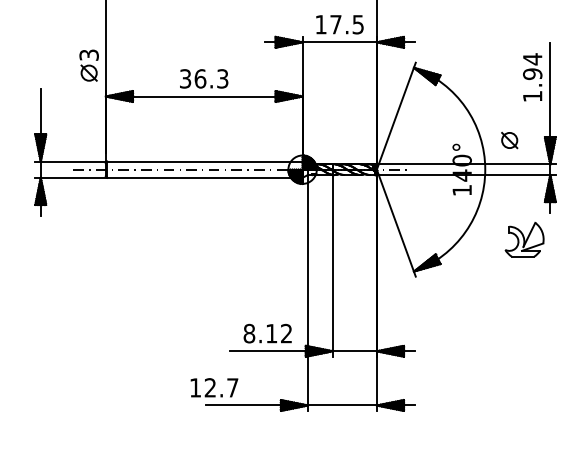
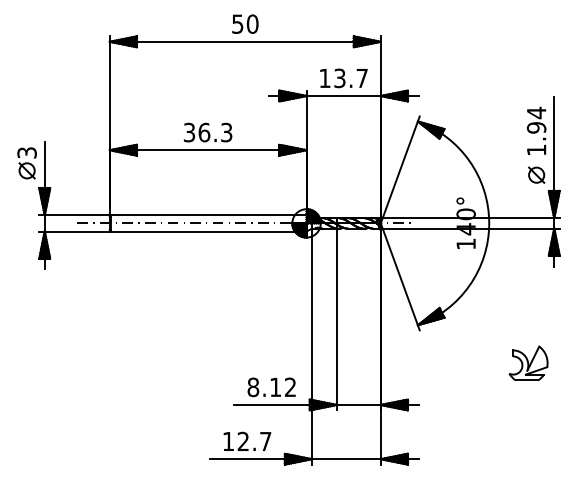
text: (346, 24) -> (350, 78), 17.5 -> 13.7
part: (88, 65) -> (26, 163), moved
part: (509, 139) -> (536, 174), moved
part: (524, 238) -> (528, 362), moved
text: (214, 386) -> (247, 440), moved

